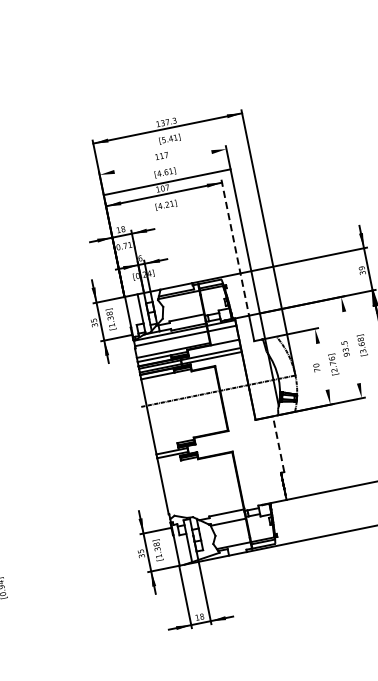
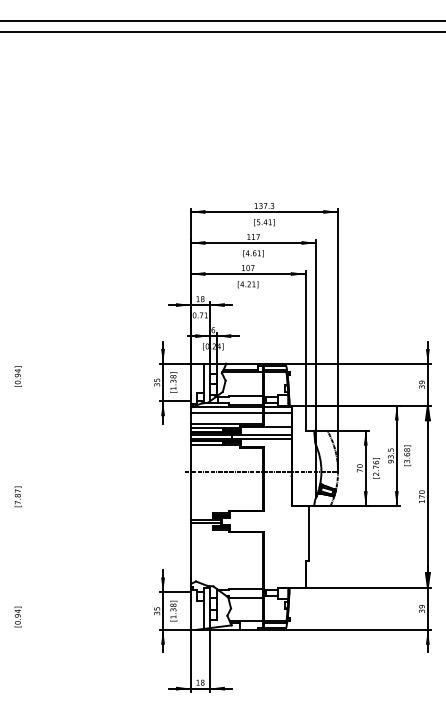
line: (167, 181) -> (253, 242), moved
line: (235, 247) -> (305, 338), dashed -> solid
line: (351, 347) -> (396, 455), added
line: (322, 365) -> (365, 467), added
line: (278, 444) -> (308, 533), dashed -> solid

